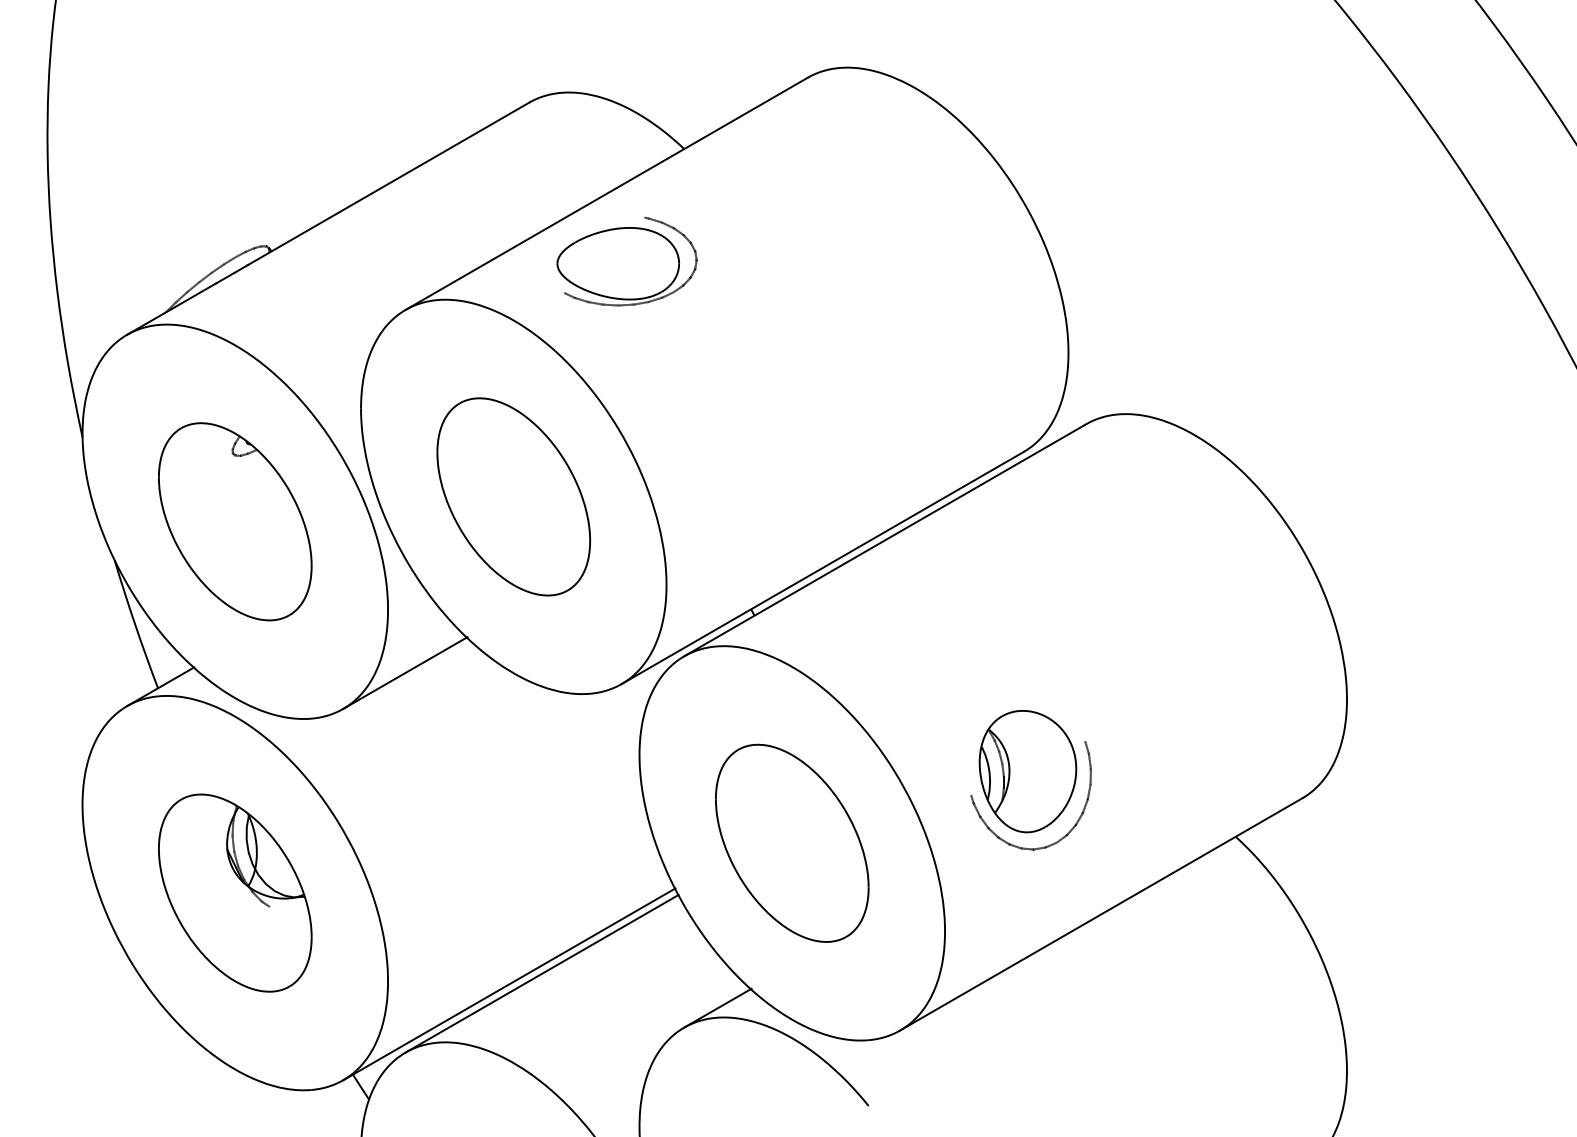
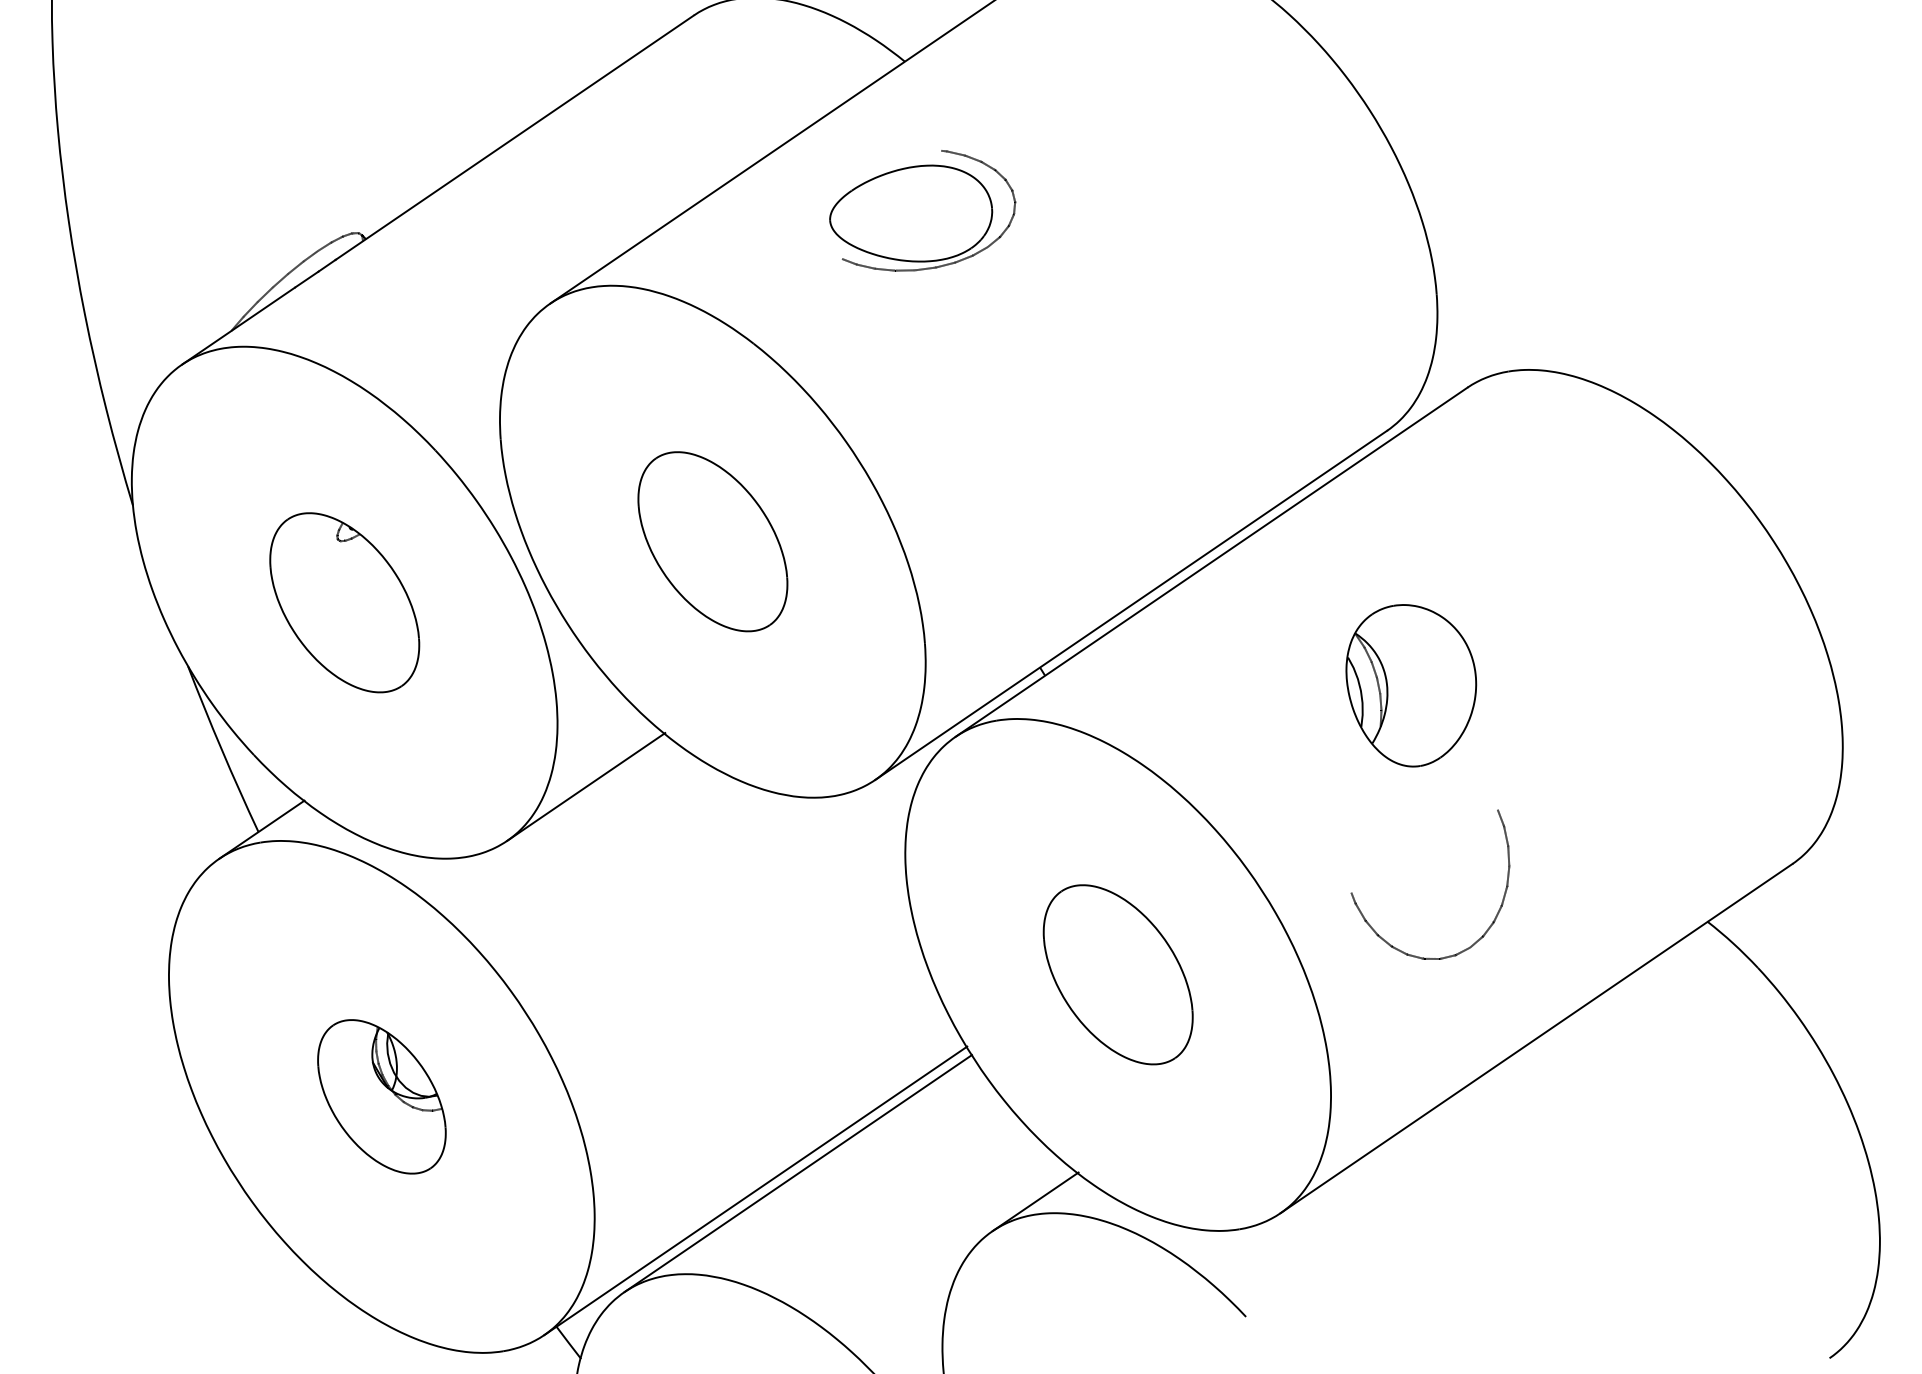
part: (626, 261) -> (921, 210), moved
part: (513, 496) -> (712, 541), size x0.7
part: (235, 521) -> (344, 602), size x0.7
part: (1027, 771) -> (1411, 685), moved
part: (792, 842) -> (1118, 973), size x0.7
part: (235, 892) -> (382, 1096), size x0.6

